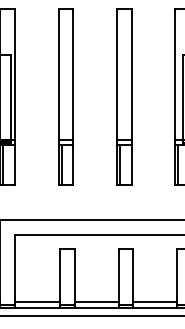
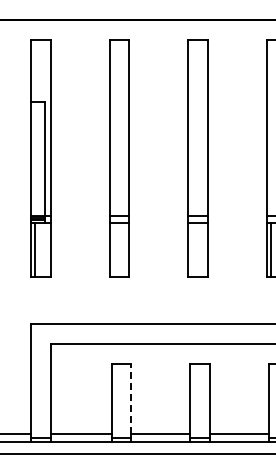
line: (61, 164) -> (113, 249), removed
line: (120, 164) -> (192, 249), removed
line: (74, 275) -> (131, 398), solid -> dashed

